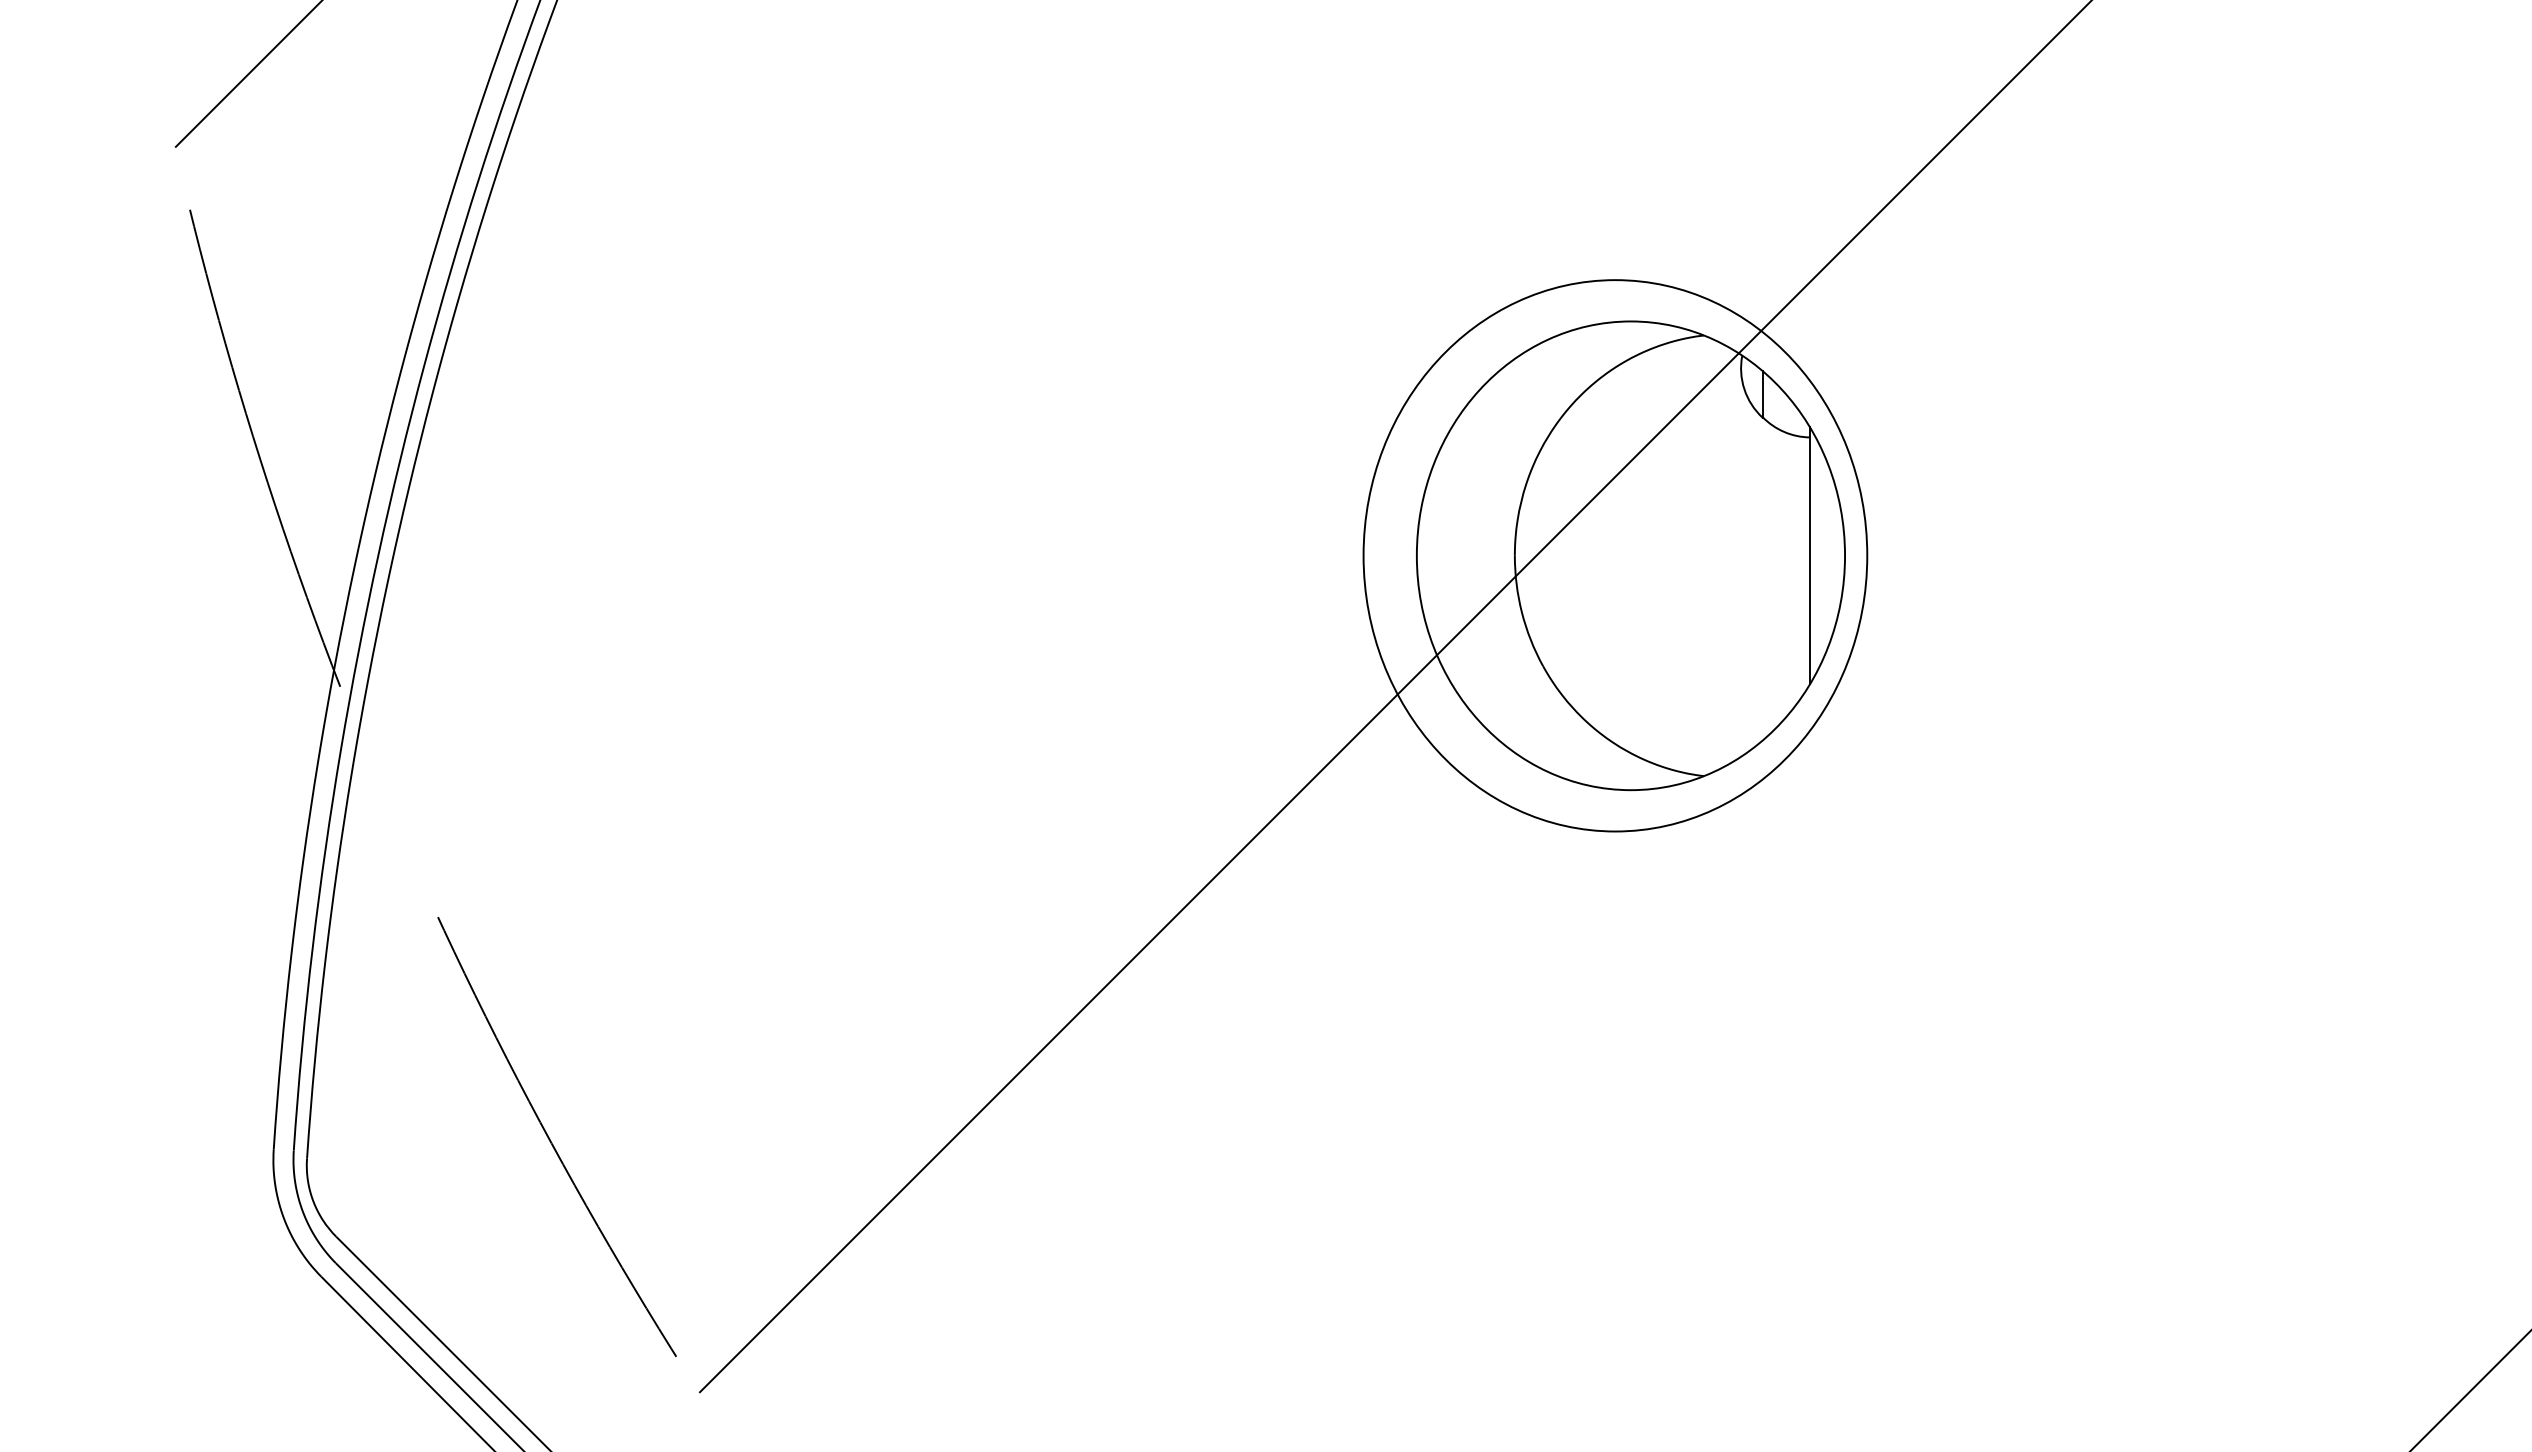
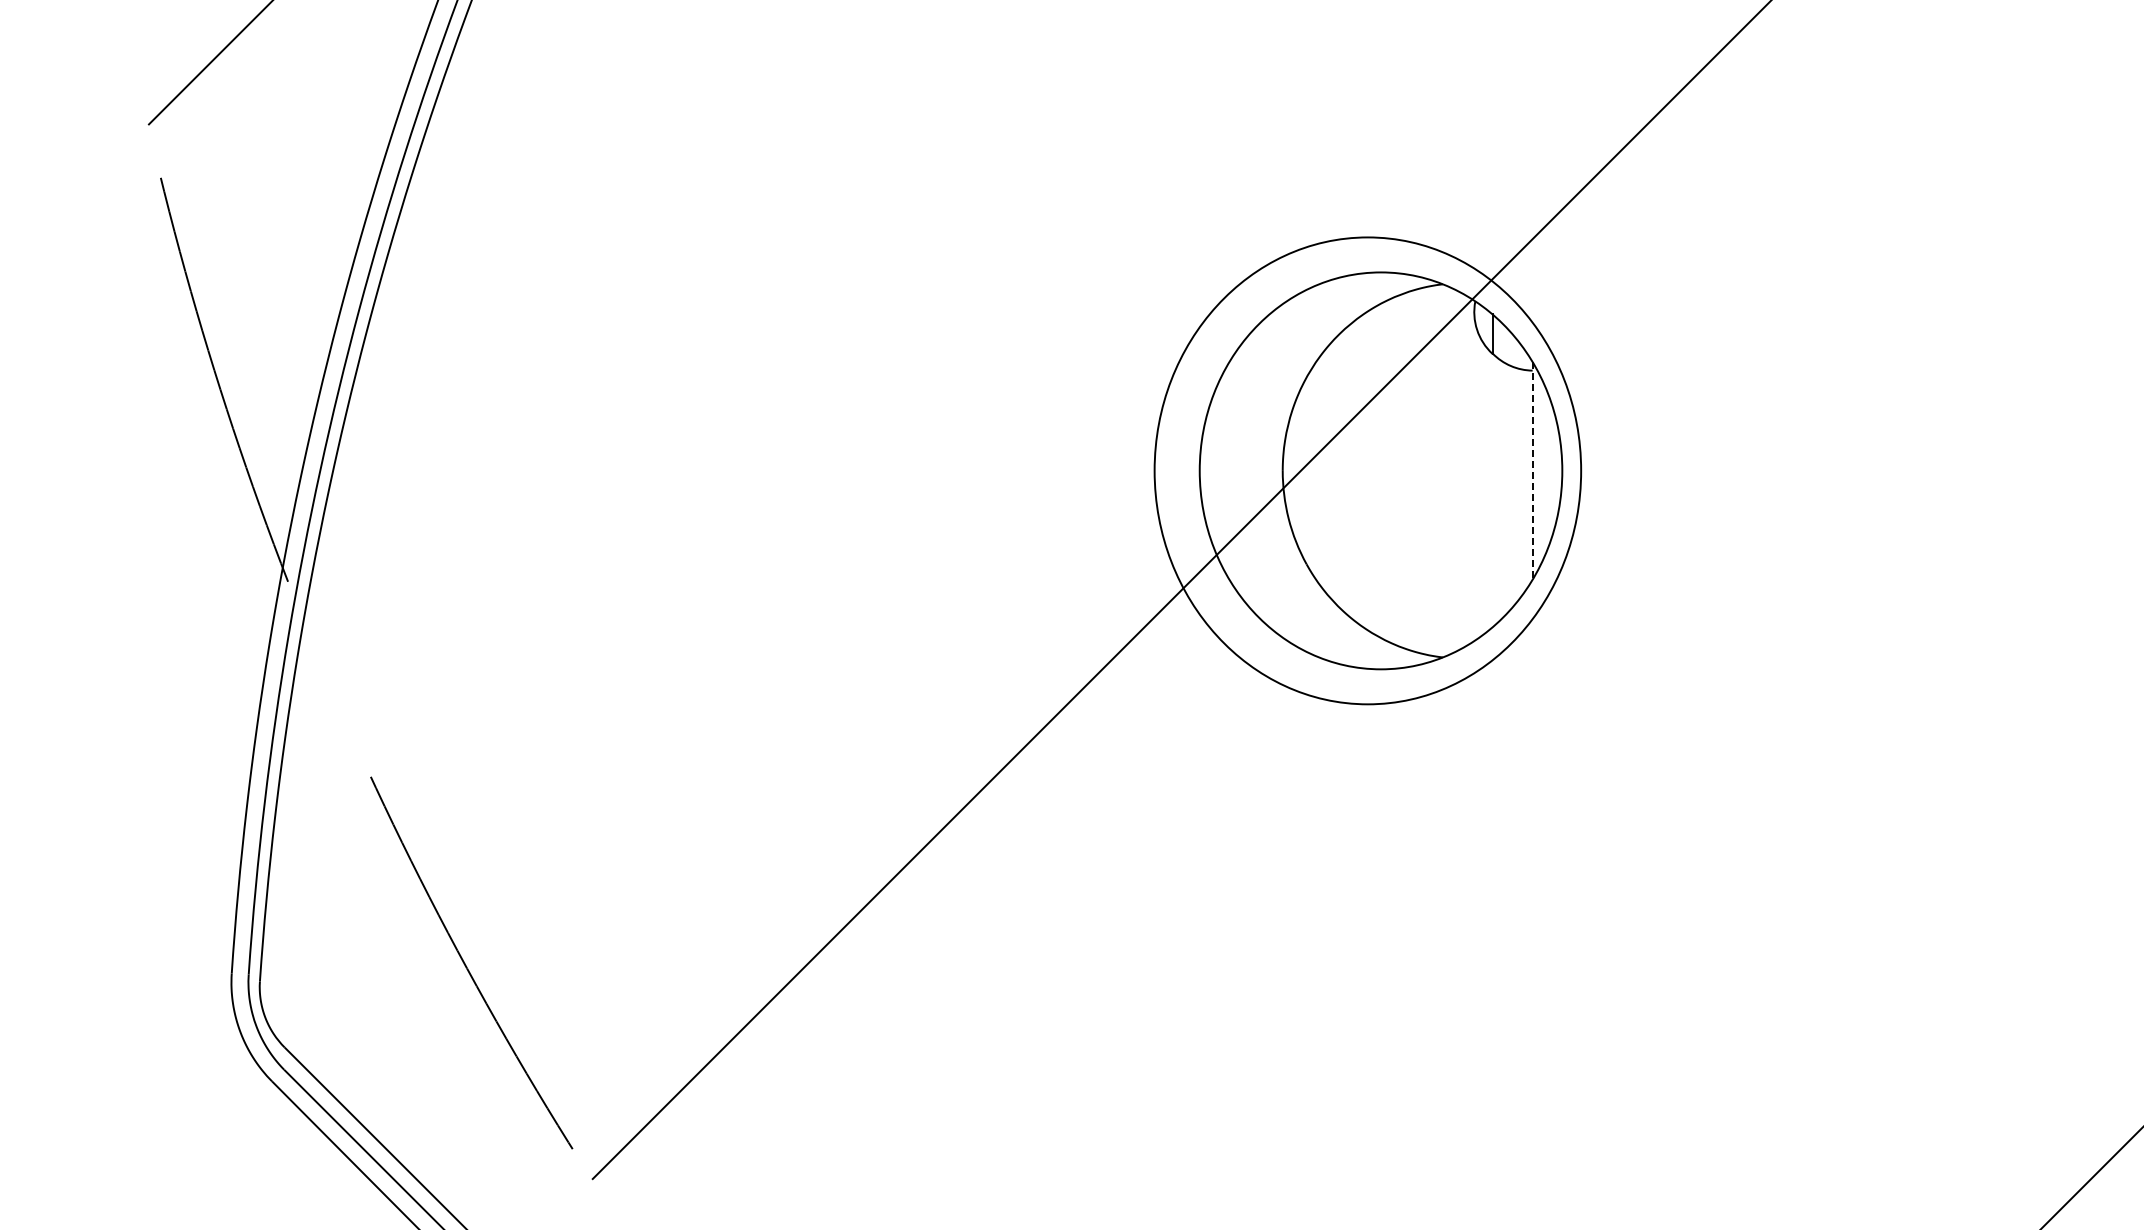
line: (1809, 555) -> (1532, 470), solid -> dashed

